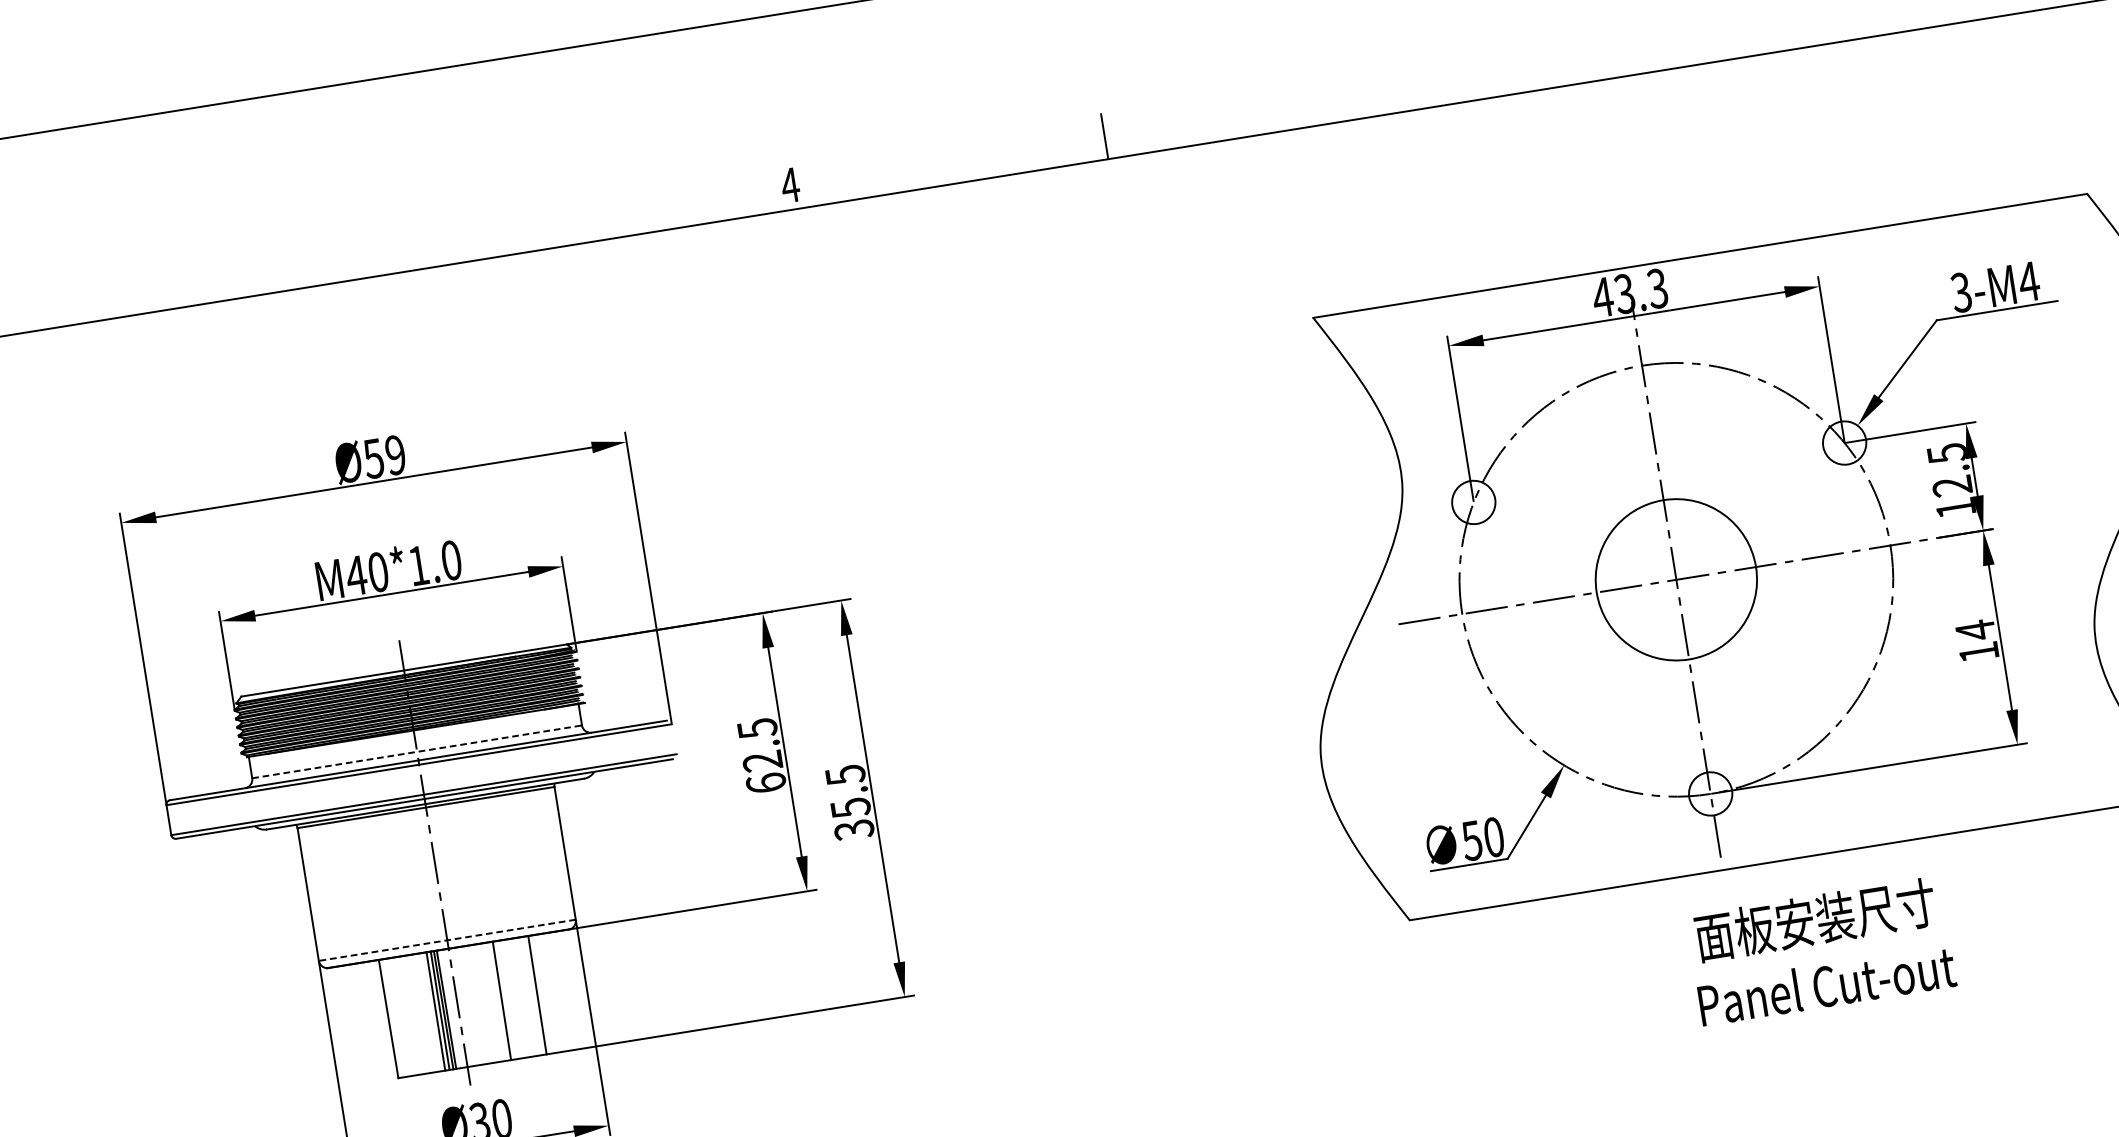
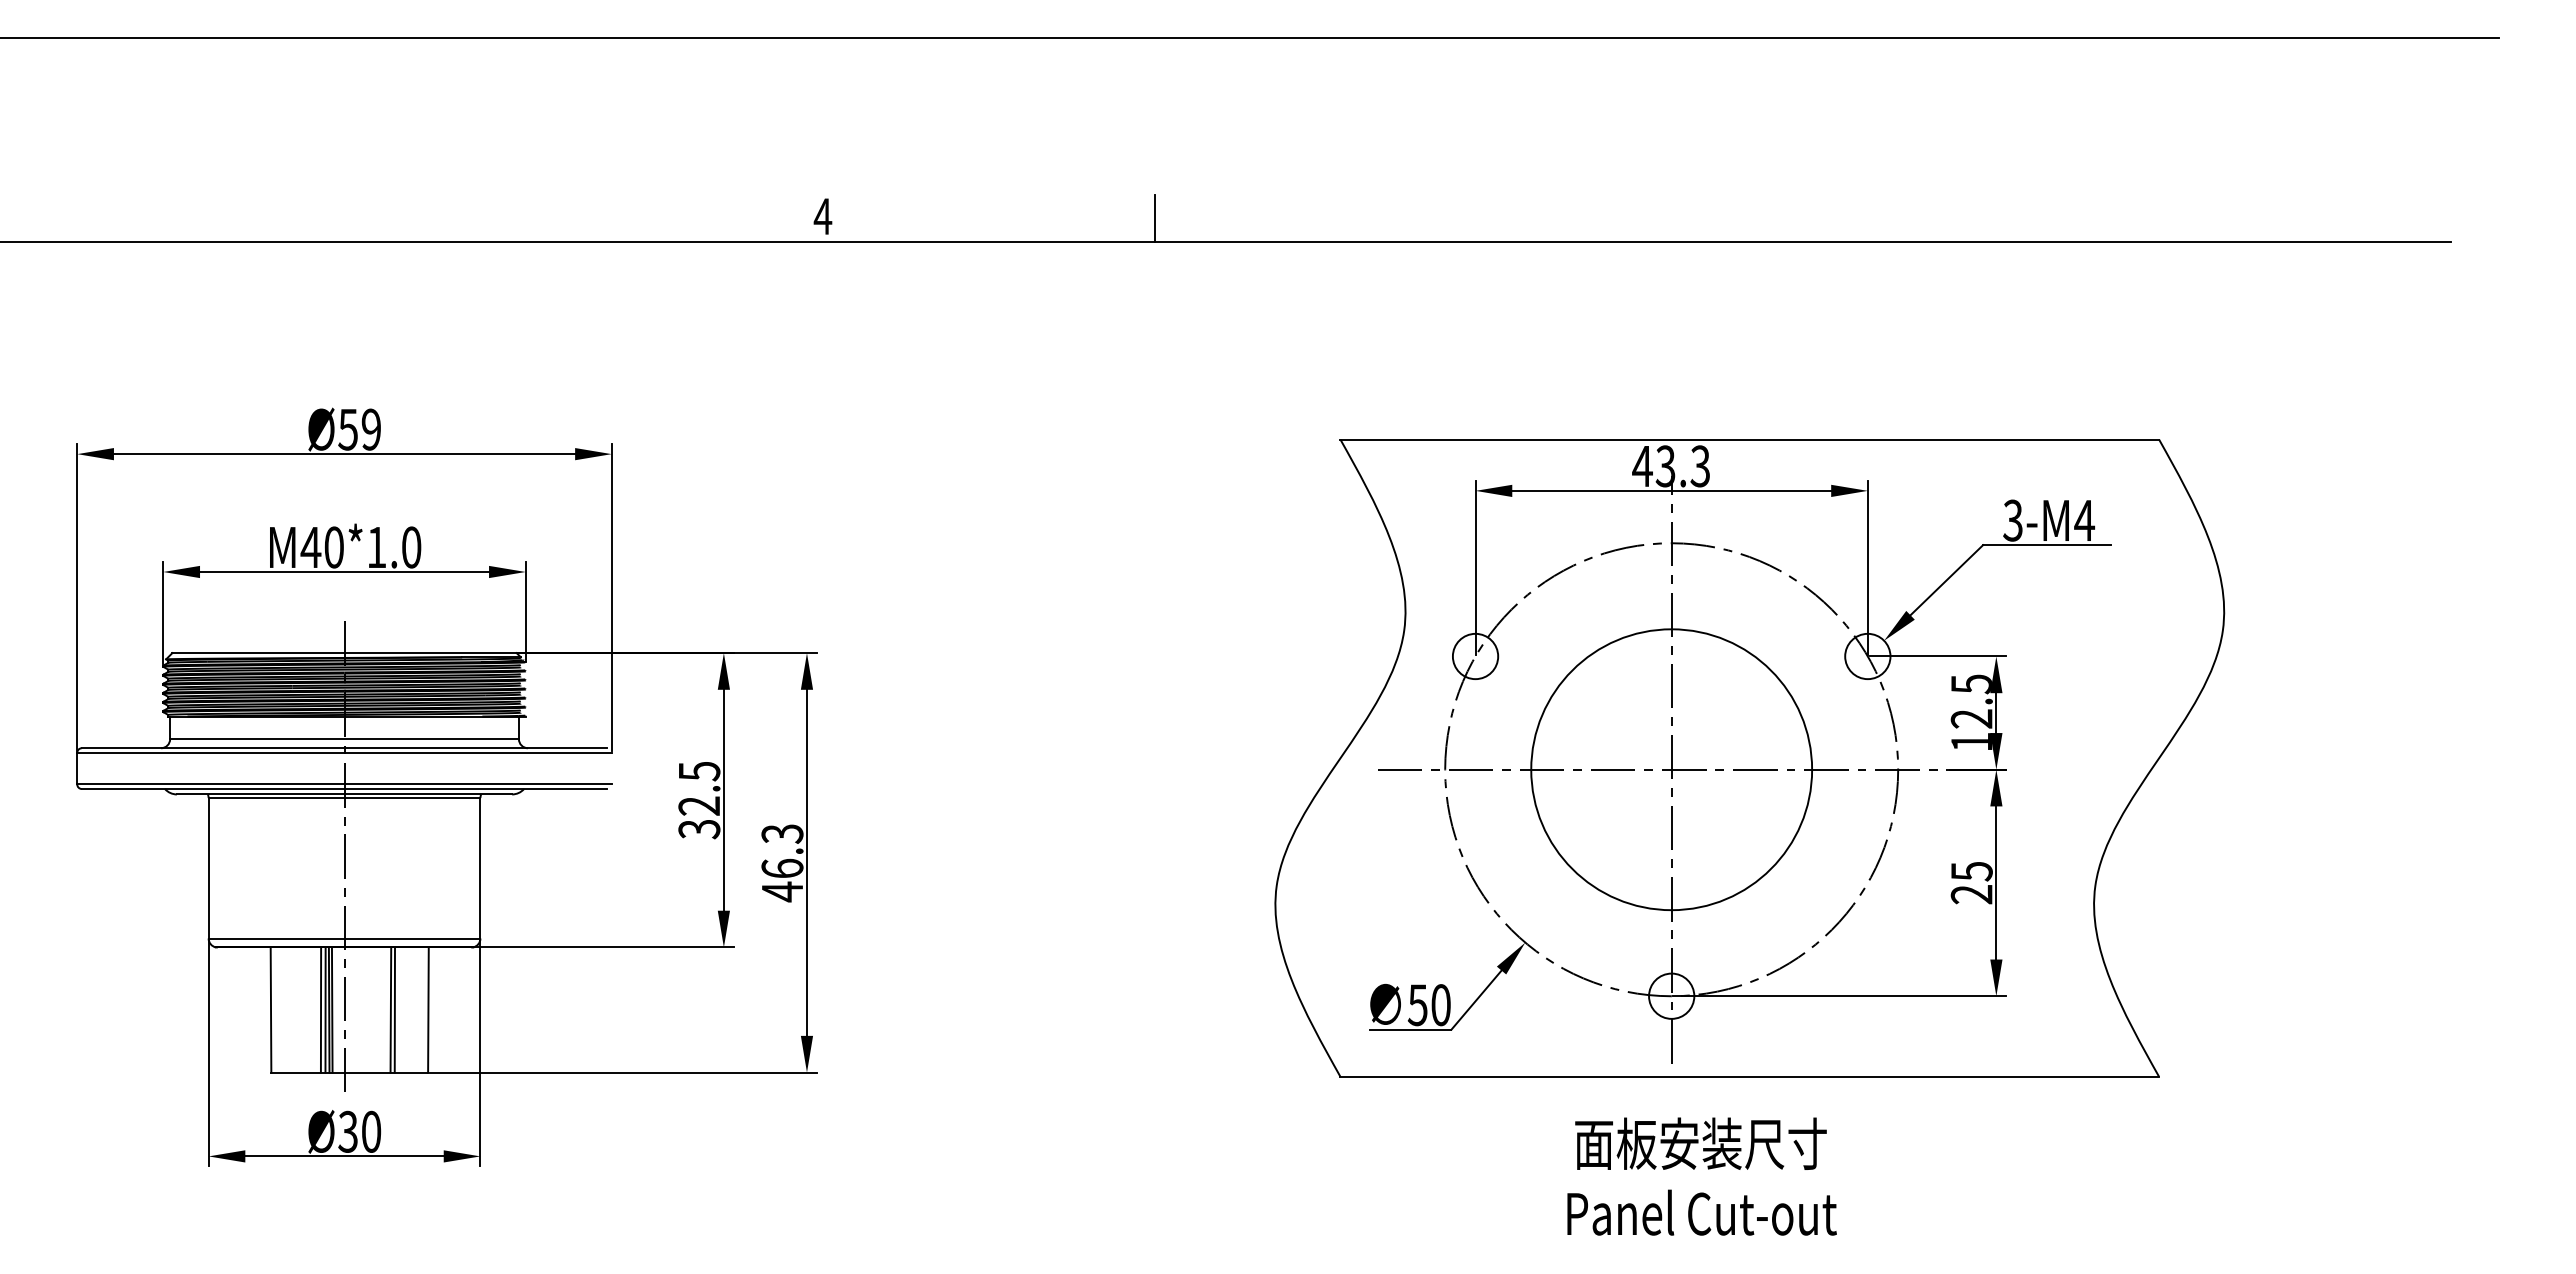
circle: (1676, 579) -> (1671, 769), size x1.67
text: (1976, 641) -> (1971, 882), 14 -> 25
line: (418, 752) -> (345, 739), dashed -> solid
text: (766, 783) -> (699, 829), 62.5 -> 32.5
text: (849, 803) -> (782, 863), 35.5 -> 46.3
line: (447, 940) -> (344, 938), dashed -> solid
text: (1820, 951) -> (1701, 1176), moved
line: (505, 999) -> (394, 1009), added

